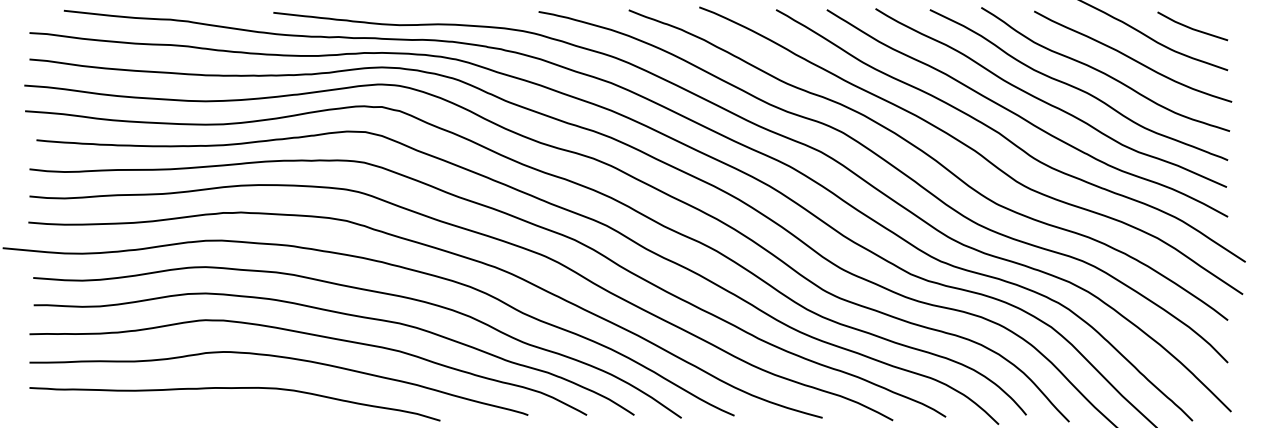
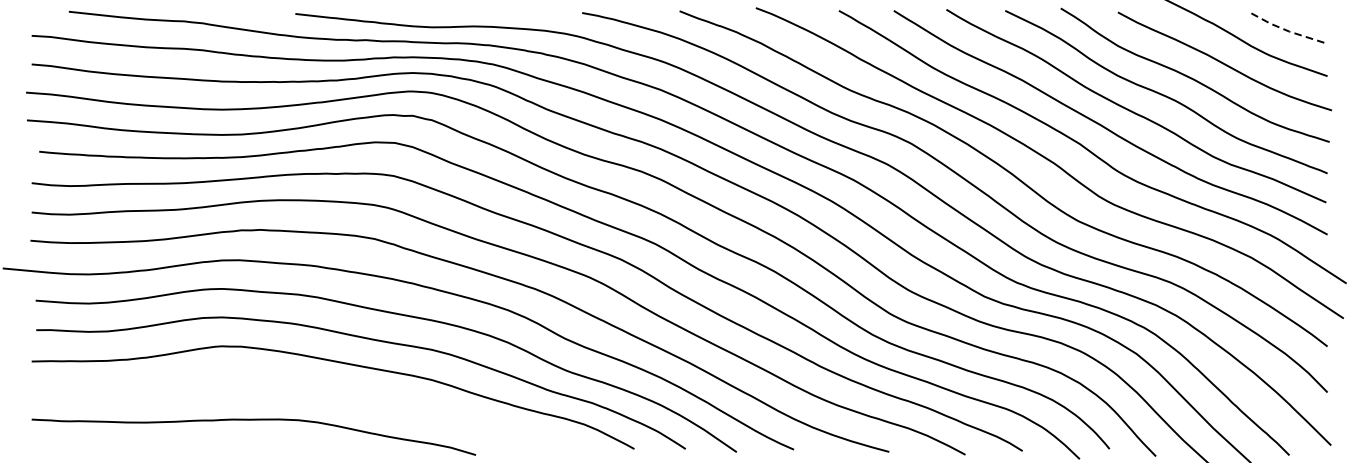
line: (1191, 28) -> (1288, 30), solid -> dashed
curve: (283, 358) -> (306, 387), removed

